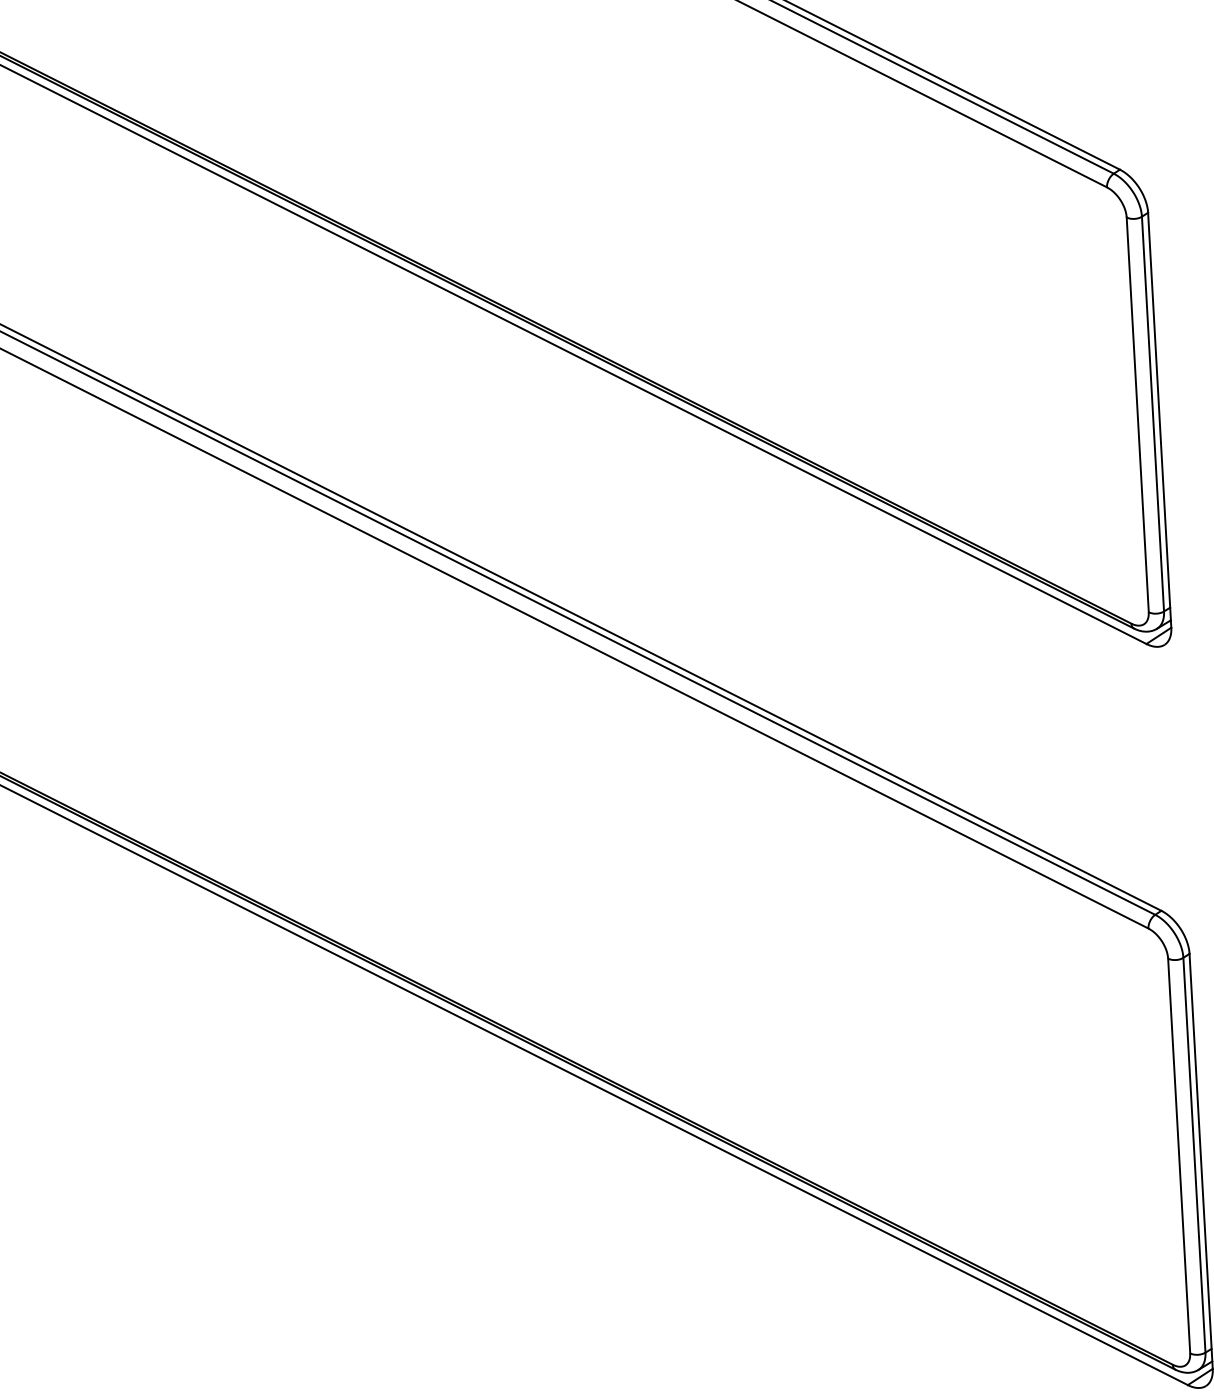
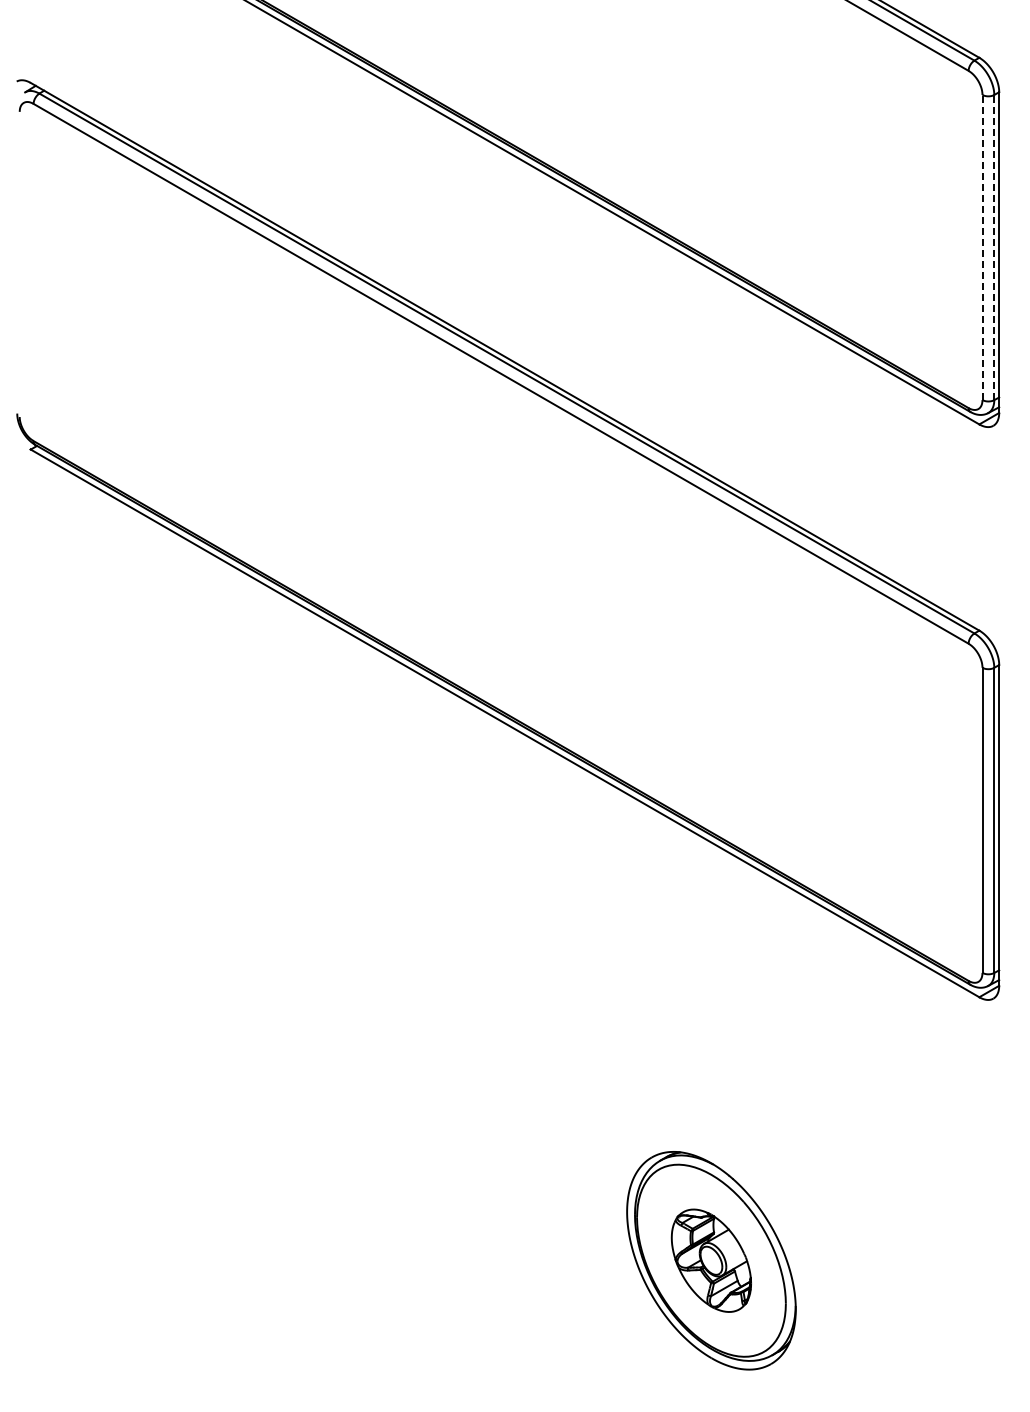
line: (1137, 414) -> (982, 247), solid -> dashed
line: (1153, 414) -> (994, 247), solid -> dashed

